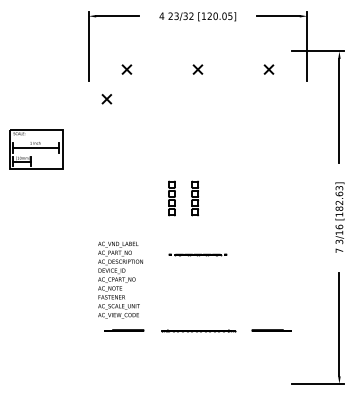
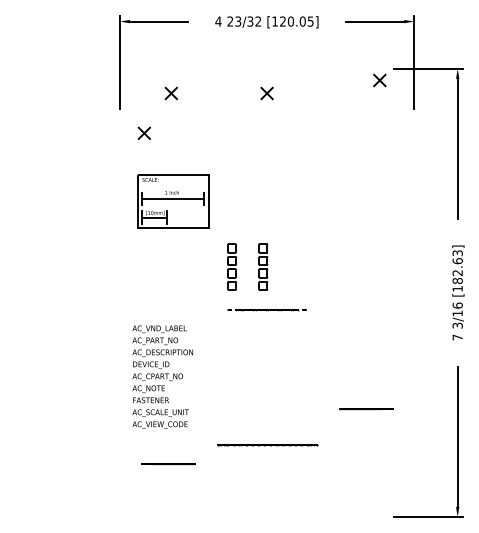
part: (268, 69) -> (379, 80), moved
part: (36, 149) -> (173, 201), moved
line: (197, 255) -> (266, 310), moved
line: (124, 330) -> (168, 463), moved
line: (271, 330) -> (366, 408), moved

